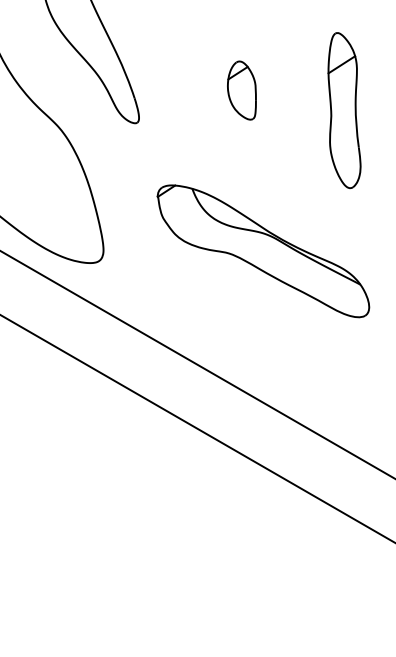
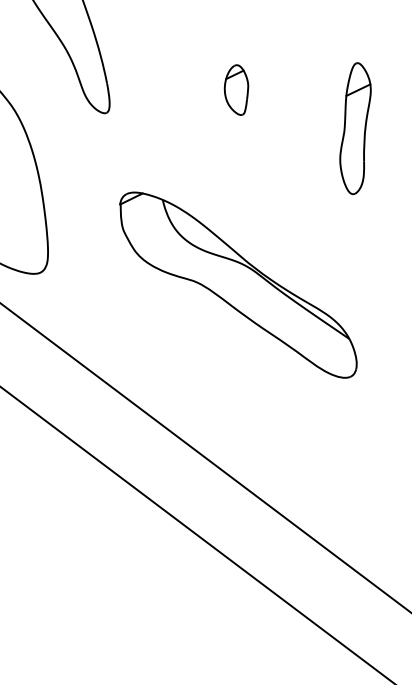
part: (241, 90) -> (235, 89), size x0.7
part: (344, 110) -> (355, 128), size x0.7

